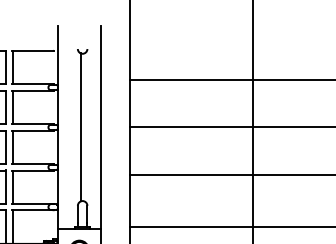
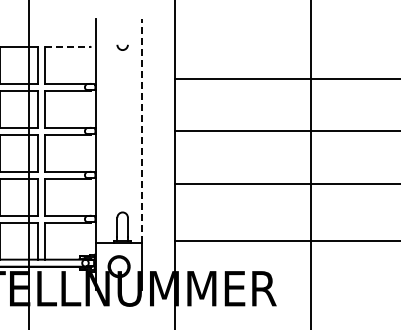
line: (32, 50) -> (67, 46), solid -> dashed
line: (80, 126) -> (120, 130), removed
line: (100, 126) -> (142, 130), solid -> dashed

